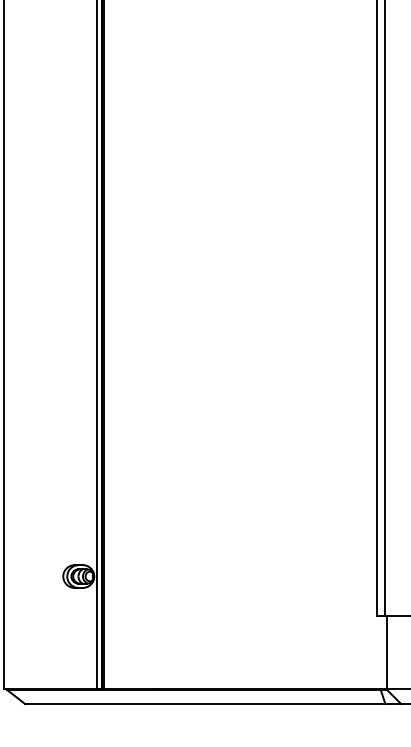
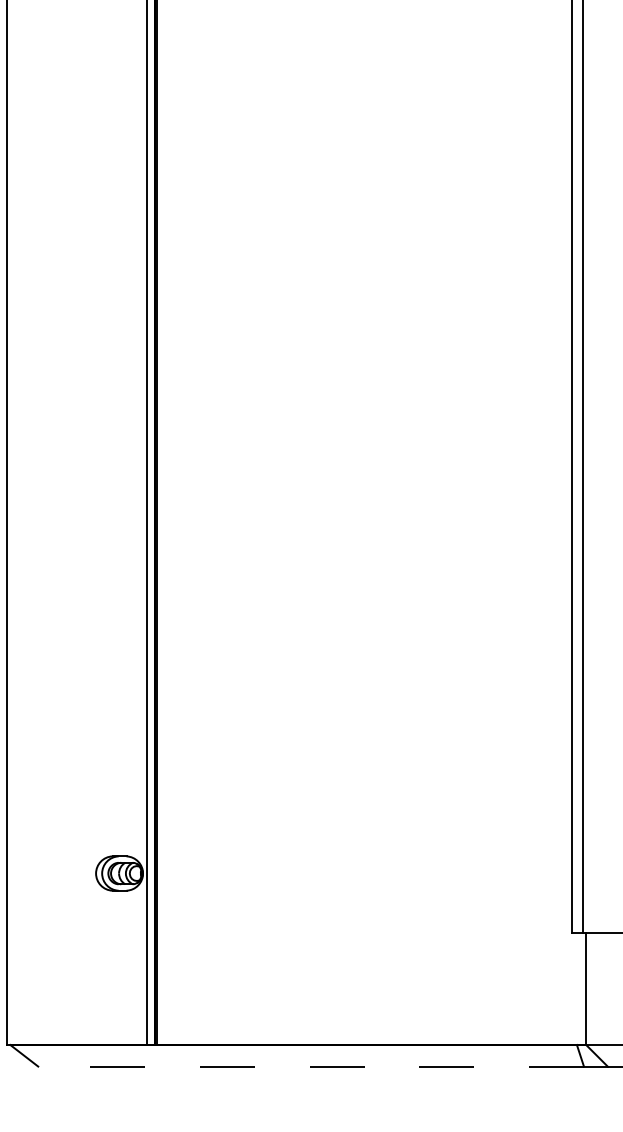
line: (204, 703) -> (309, 1065), solid -> dashed

